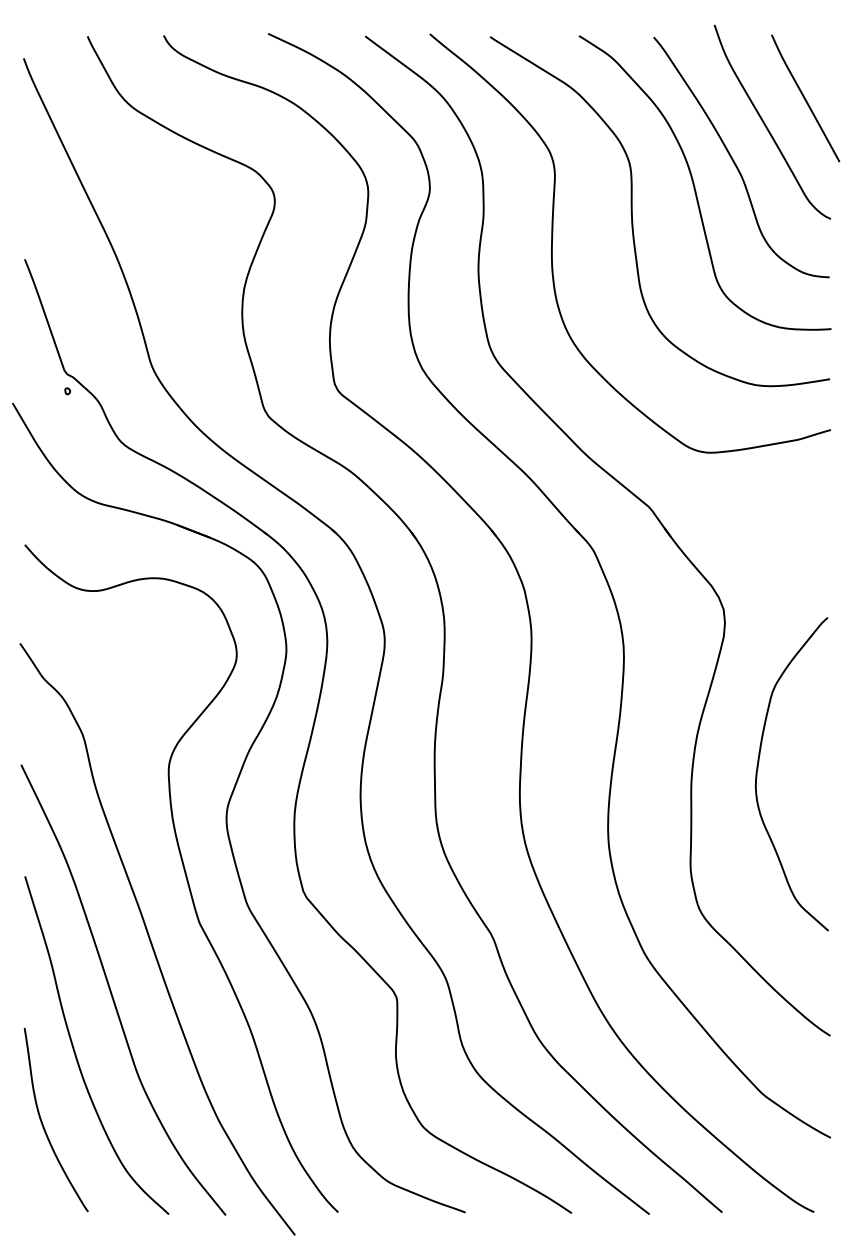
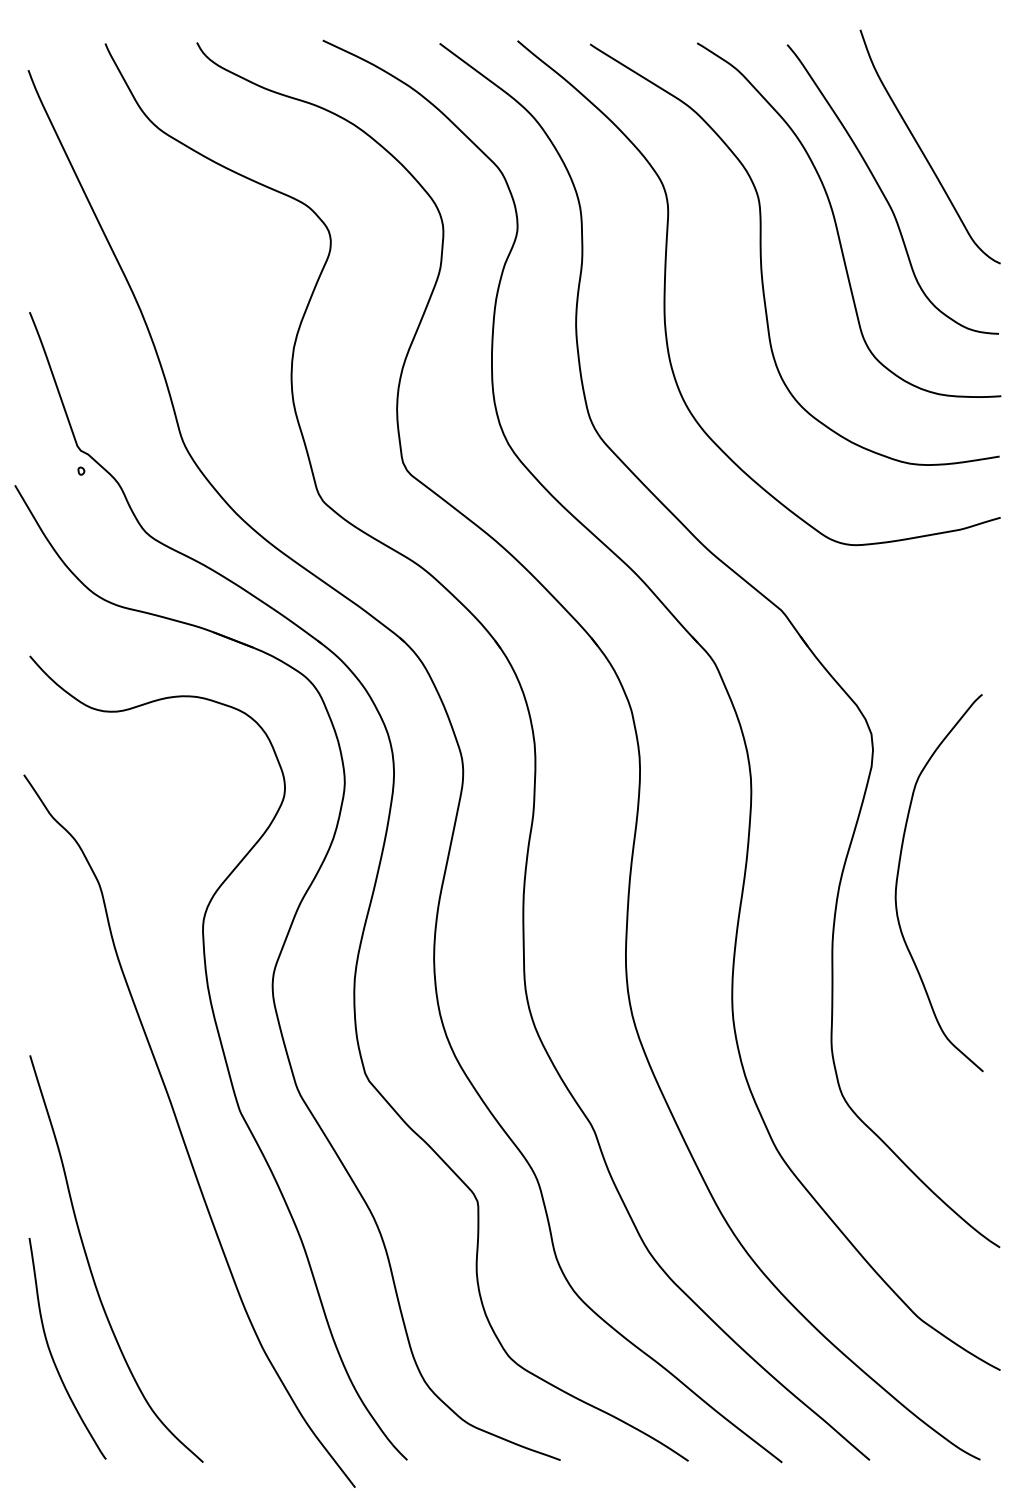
curve: (805, 98) -> (969, 118), removed
curve: (758, 769) -> (898, 877), moved
curve: (112, 993) -> (135, 1196), removed

